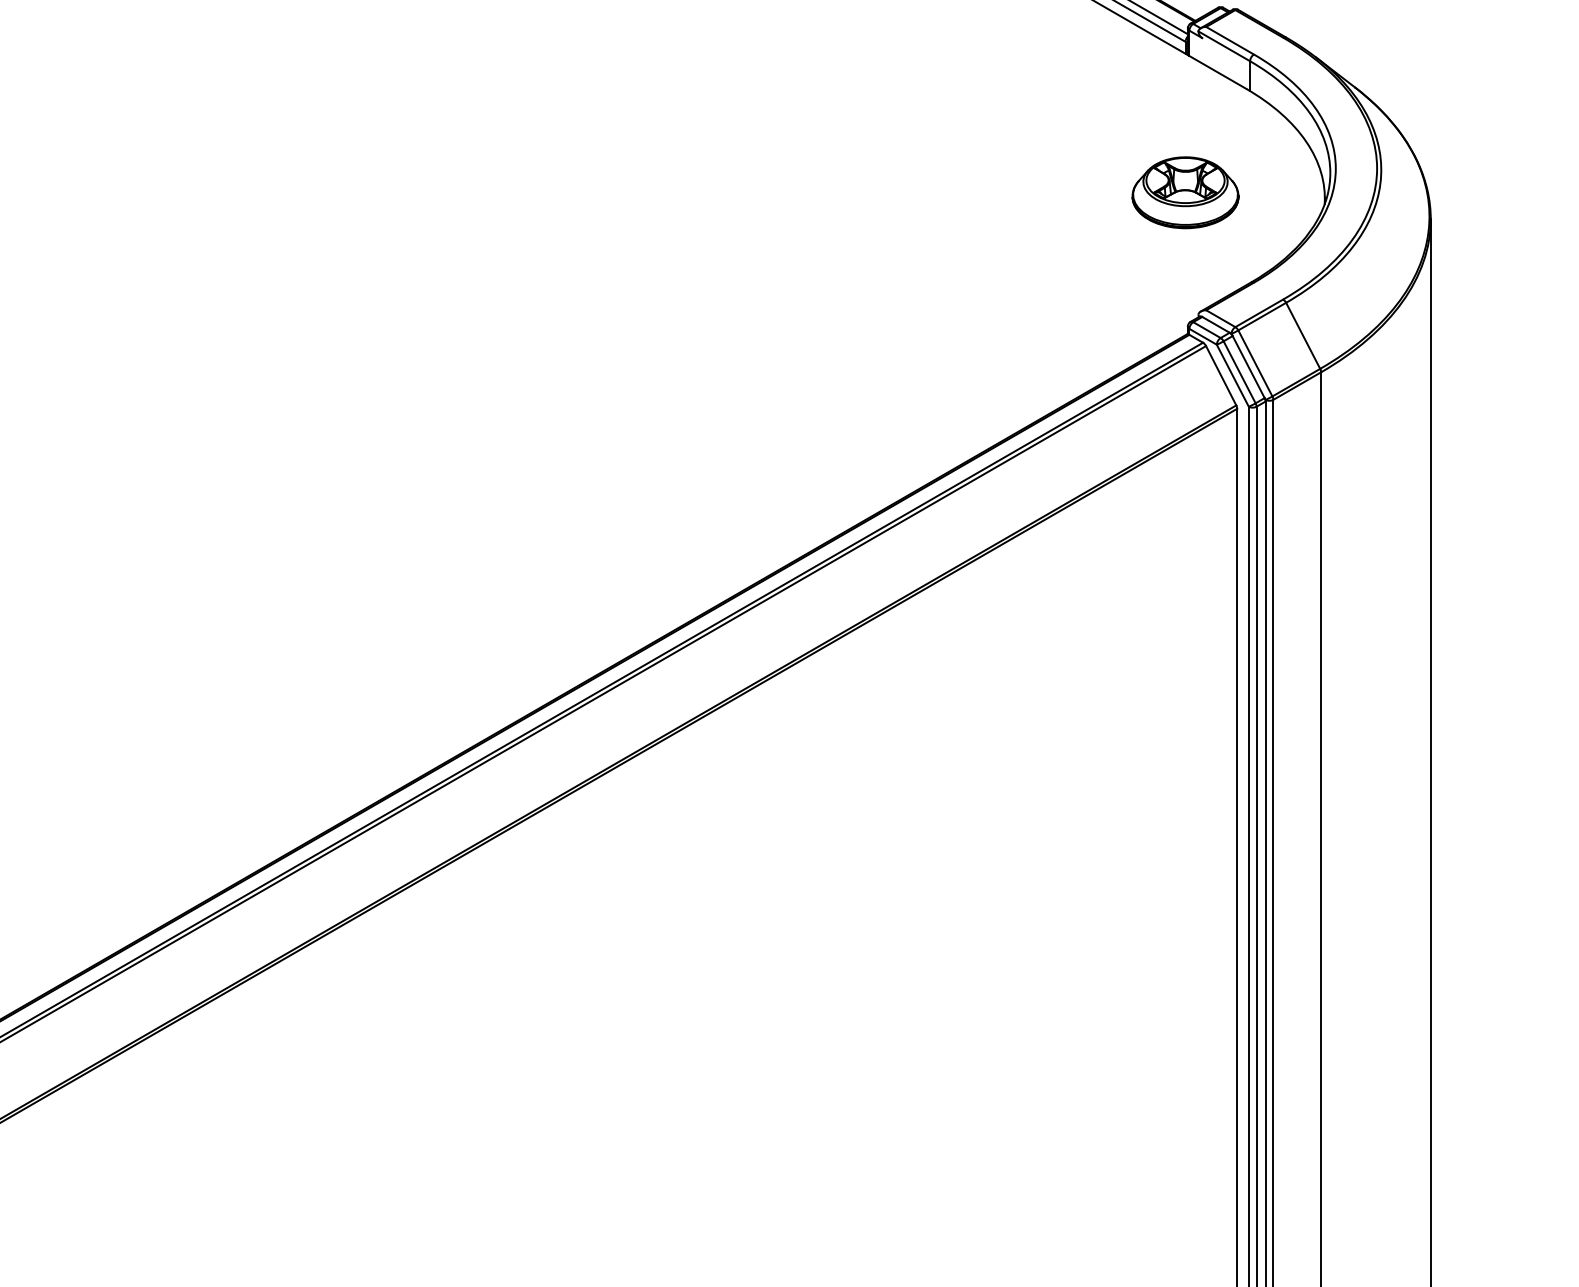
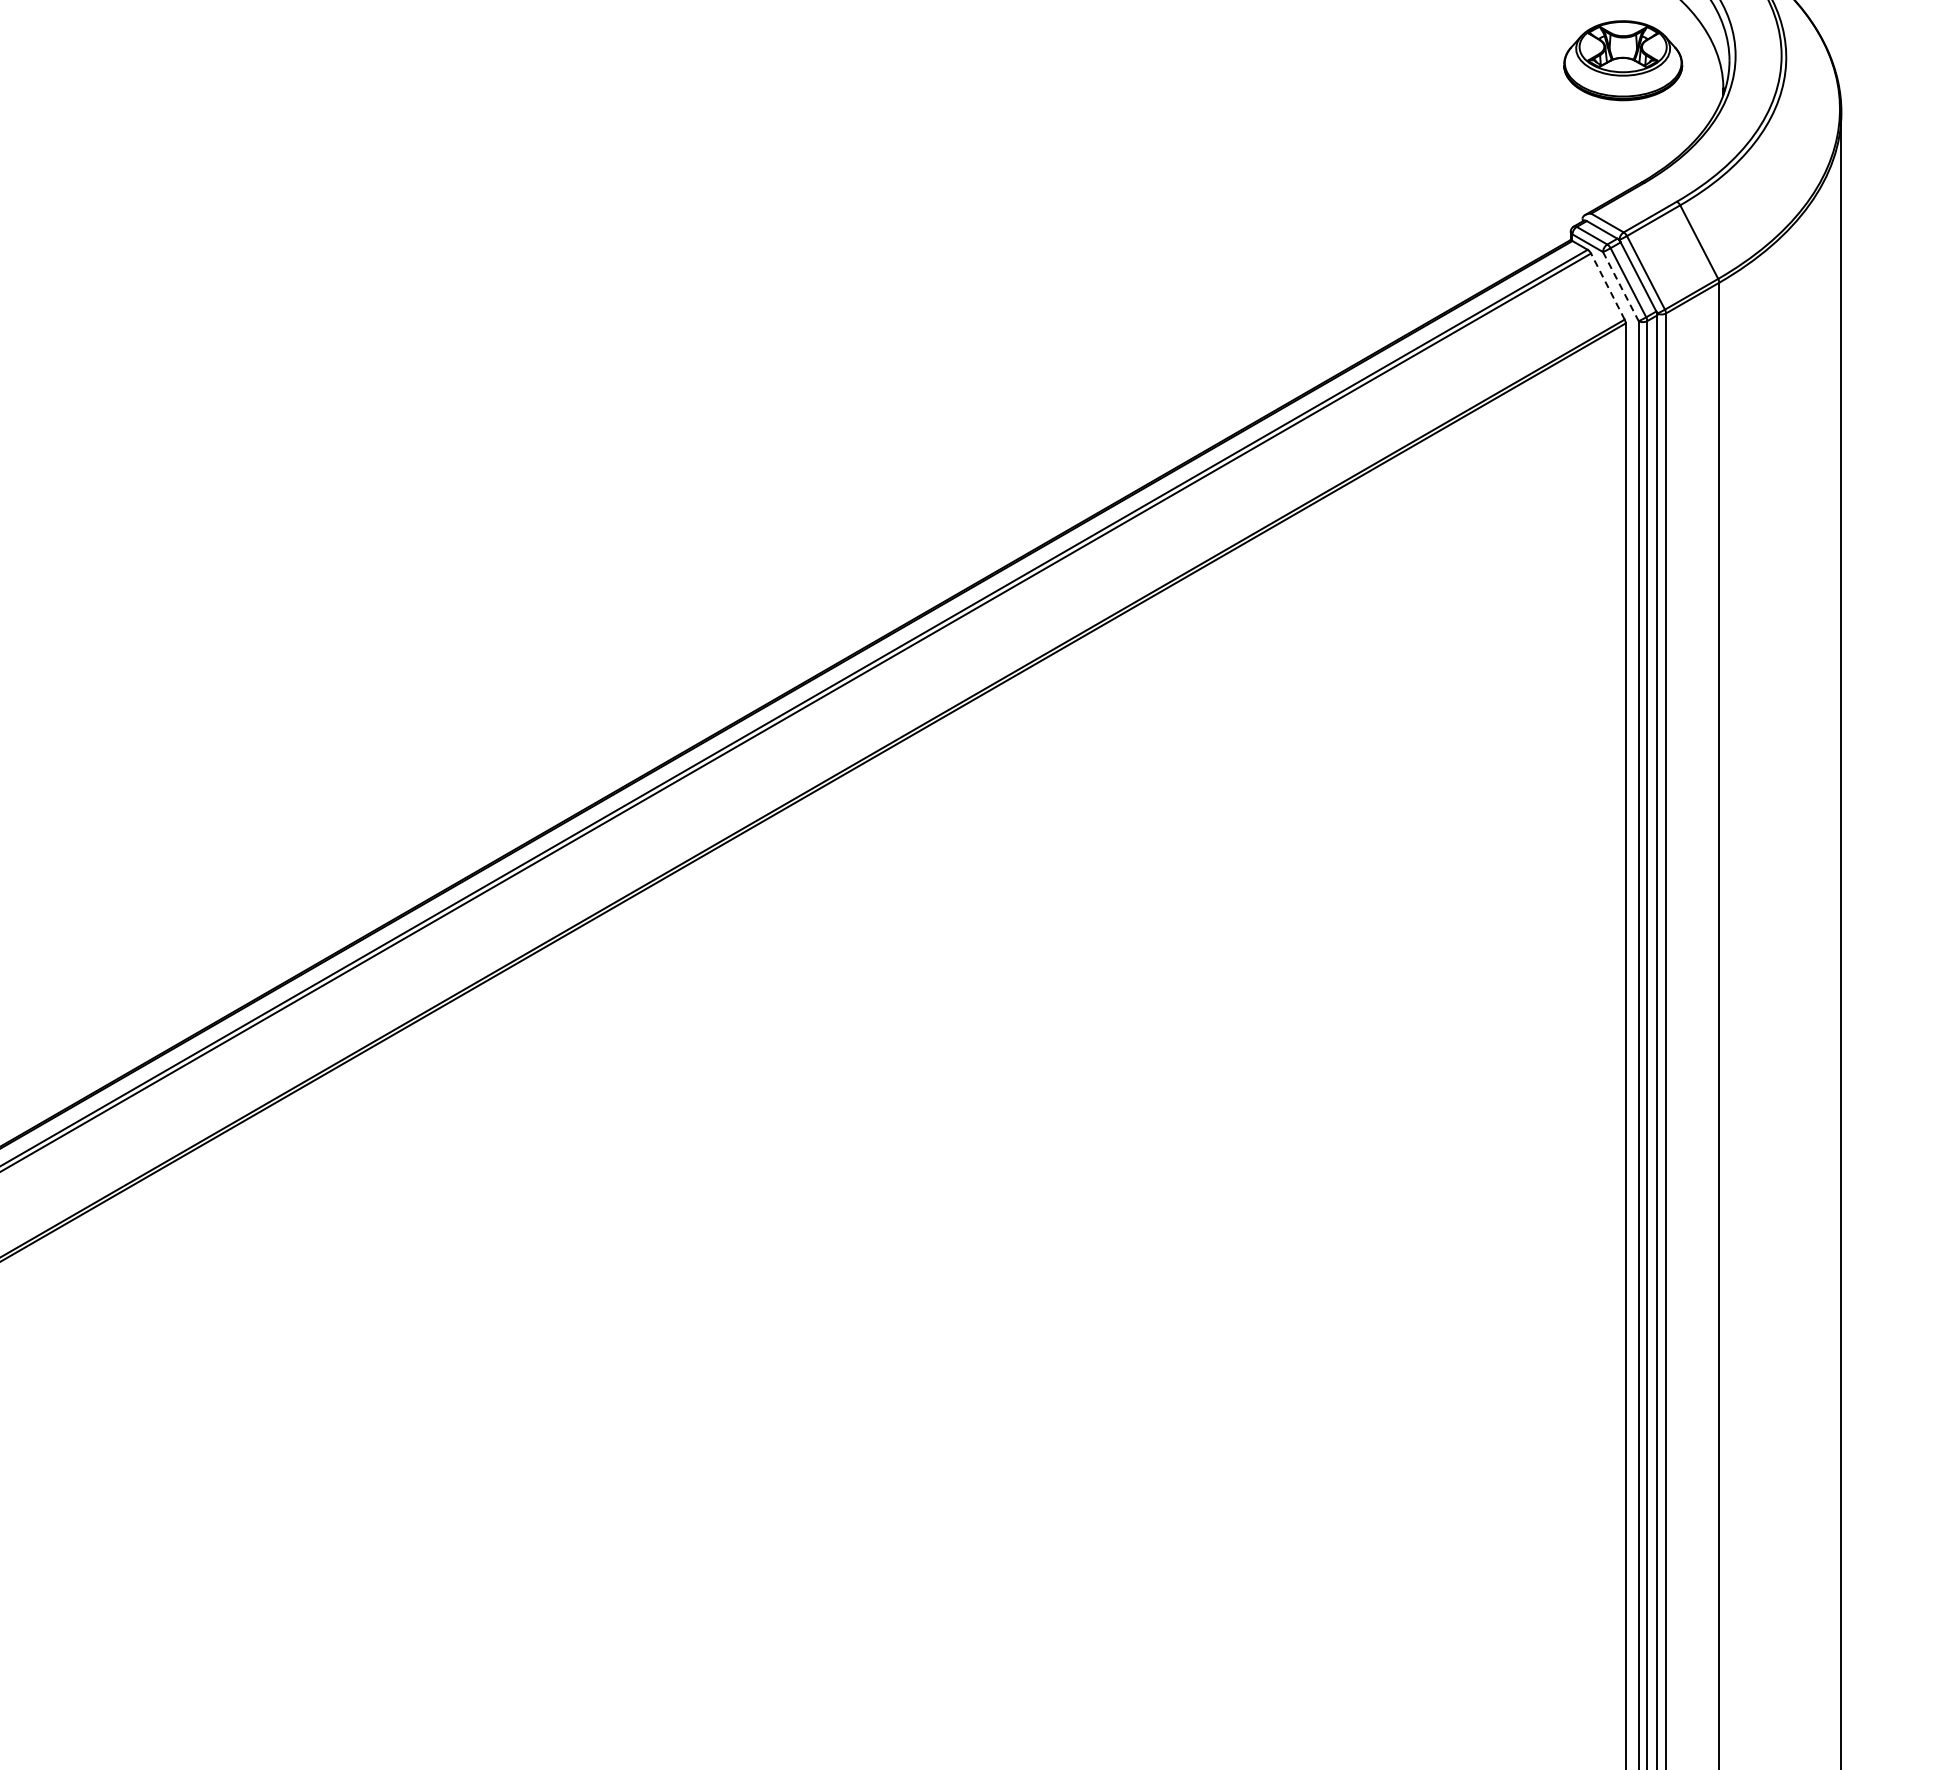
part: (1185, 192) -> (1623, 60), moved
line: (1220, 375) -> (1607, 286), solid -> dashed
line: (1232, 375) -> (1620, 286), solid -> dashed

